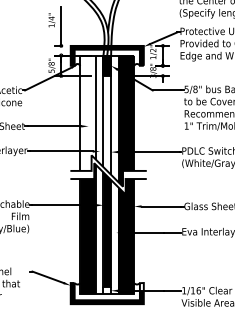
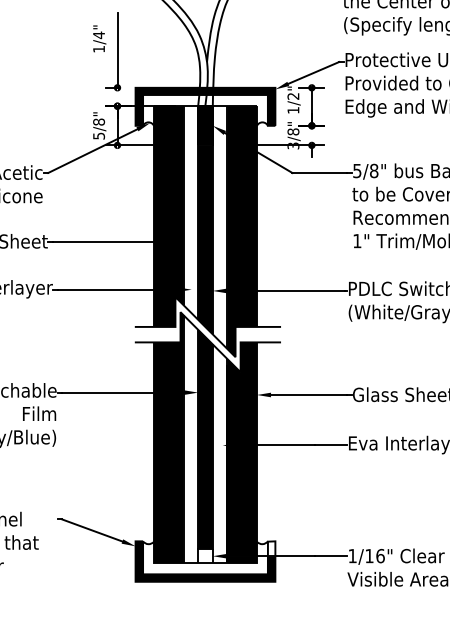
fill: (87, 112) -> (167, 215), added
fill: (107, 125) -> (205, 240), added

